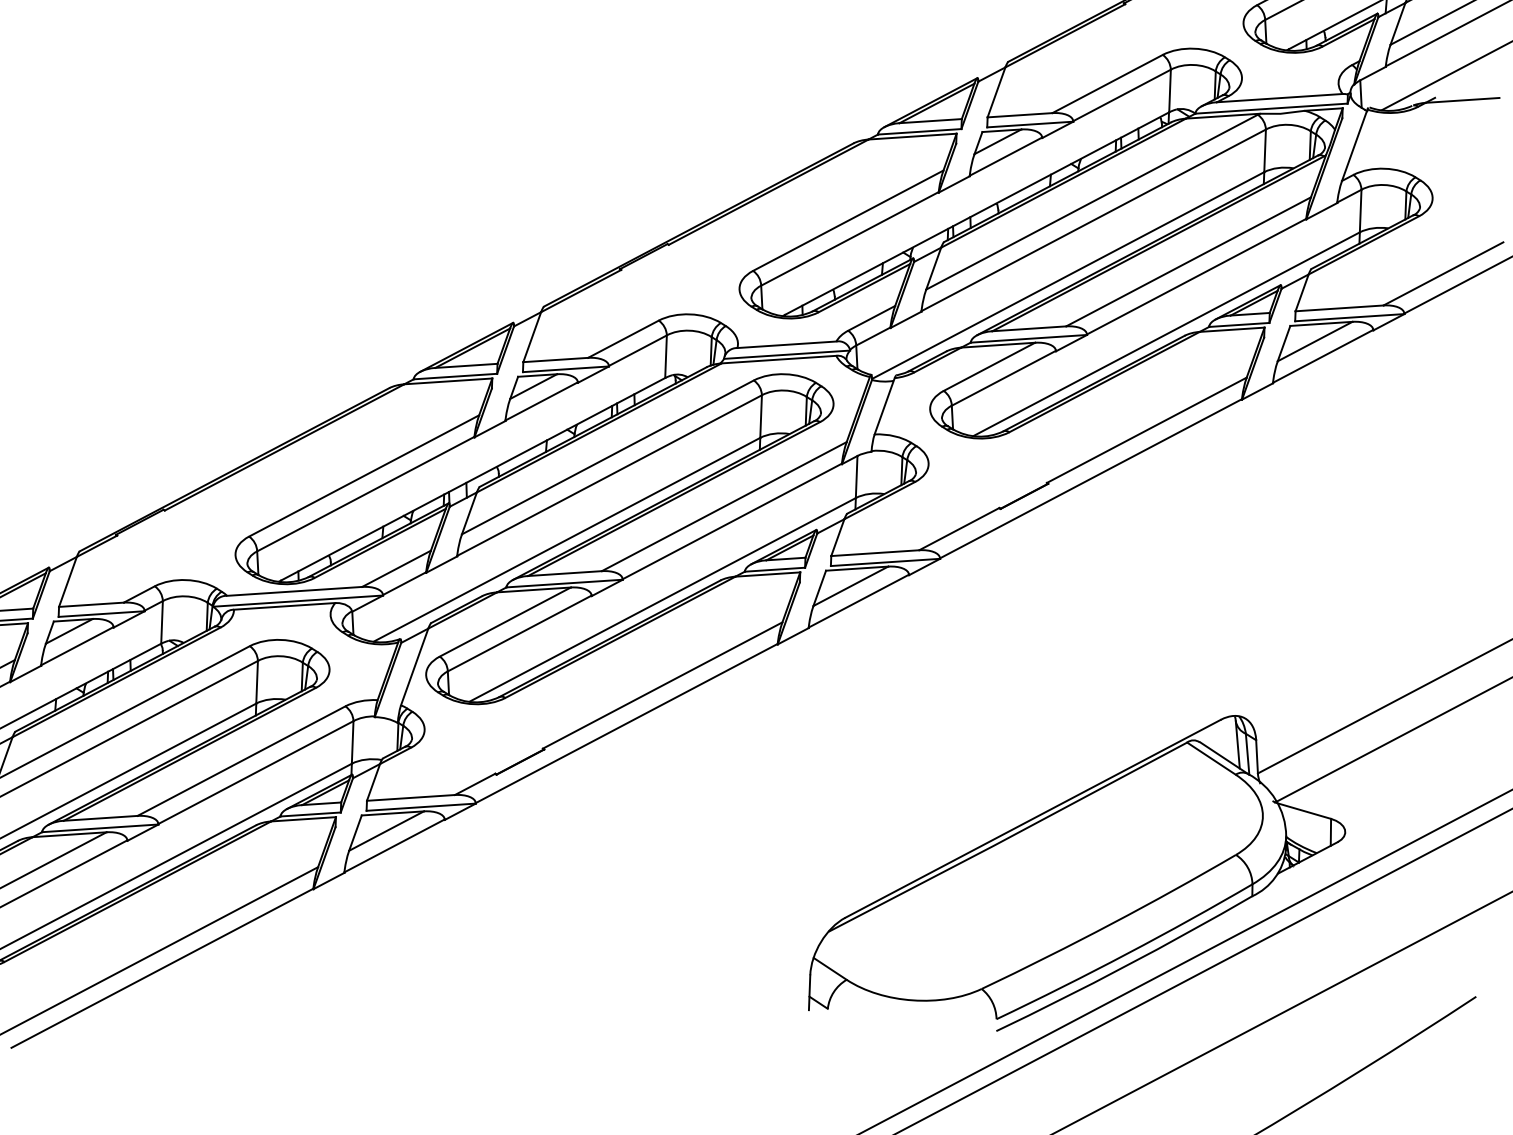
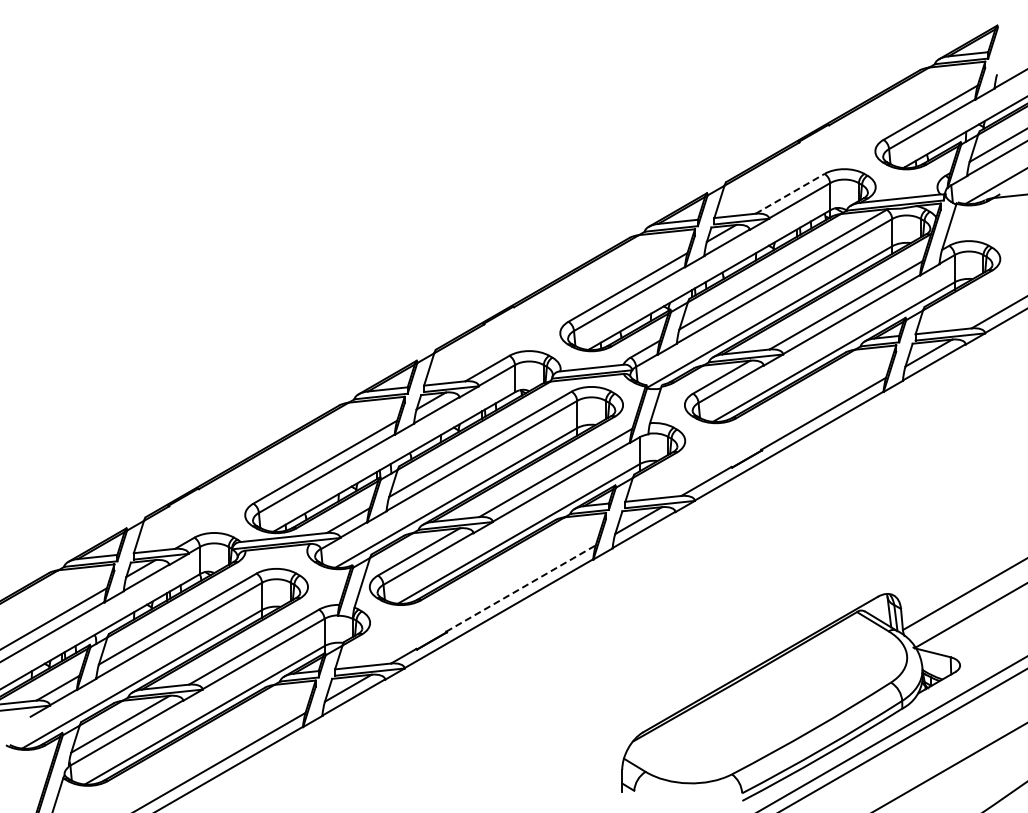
line: (1108, 83) -> (790, 193), solid -> dashed
line: (663, 685) -> (521, 588), solid -> dashed

